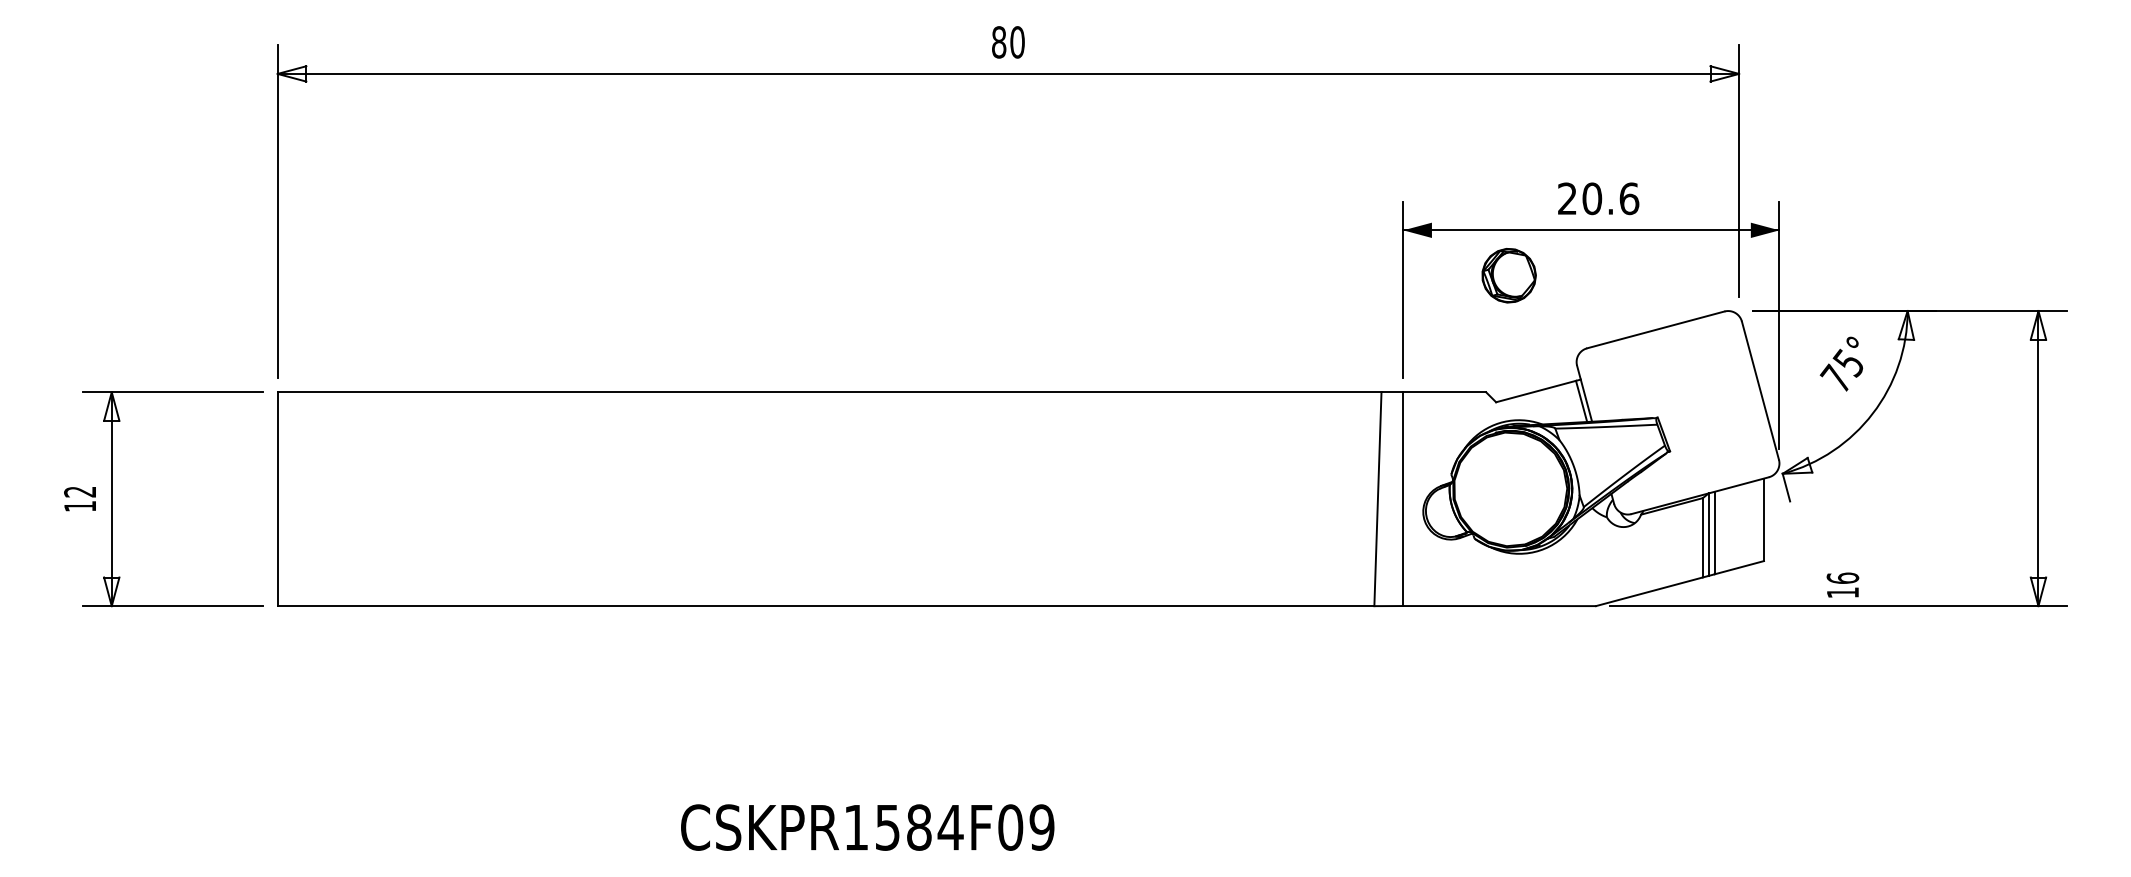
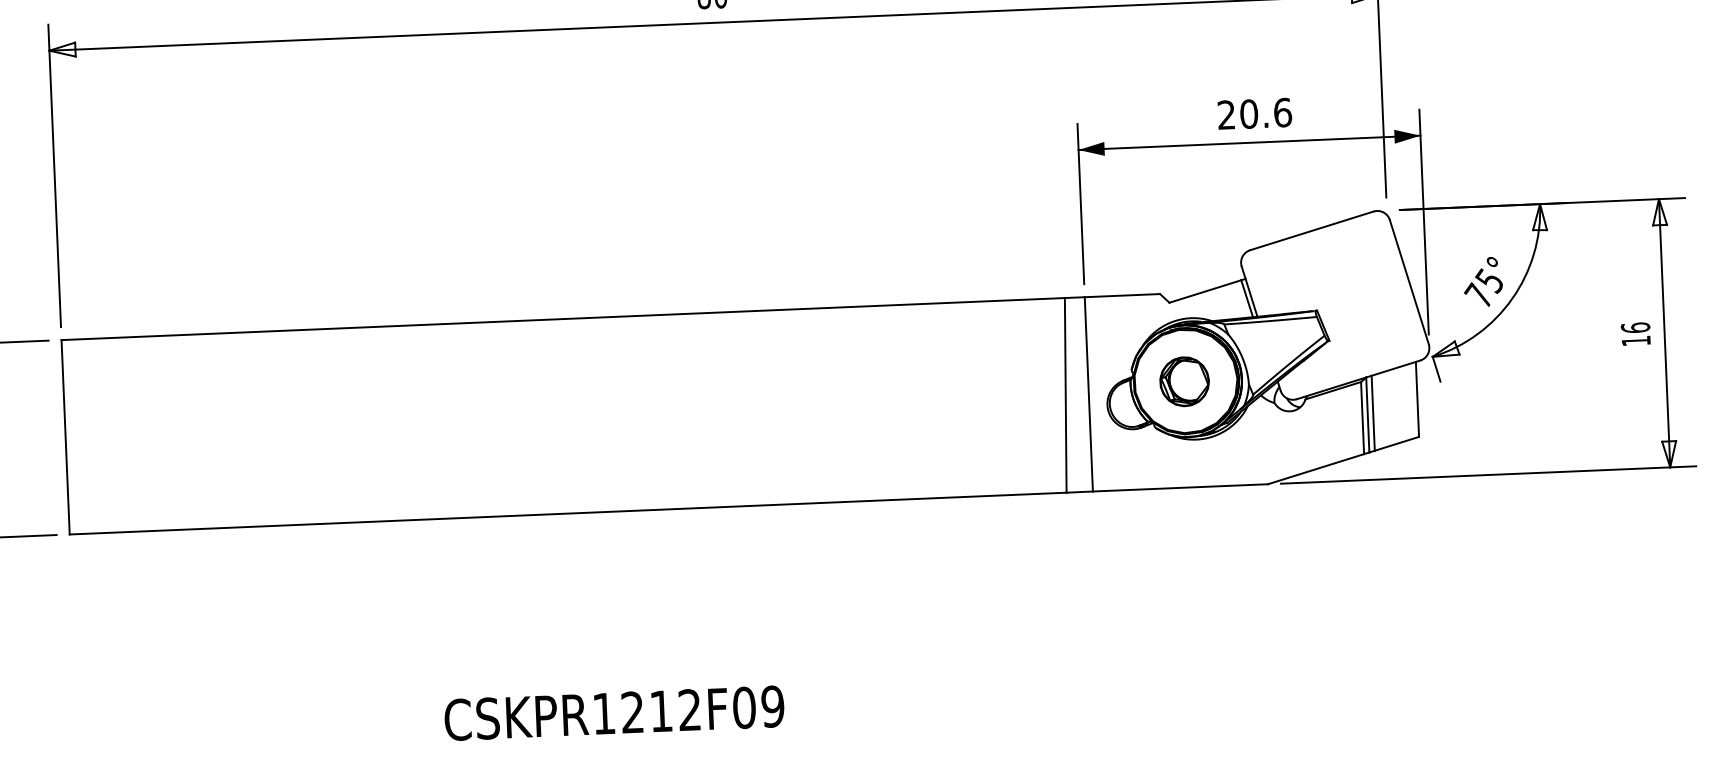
part: (1508, 275) -> (1184, 381), moved
text: (1841, 363) -> (1483, 281), moved
text: (1842, 584) -> (1635, 333), moved
text: (919, 827) -> (661, 711), CSKPR1584F09 -> CSKPR1212F09

